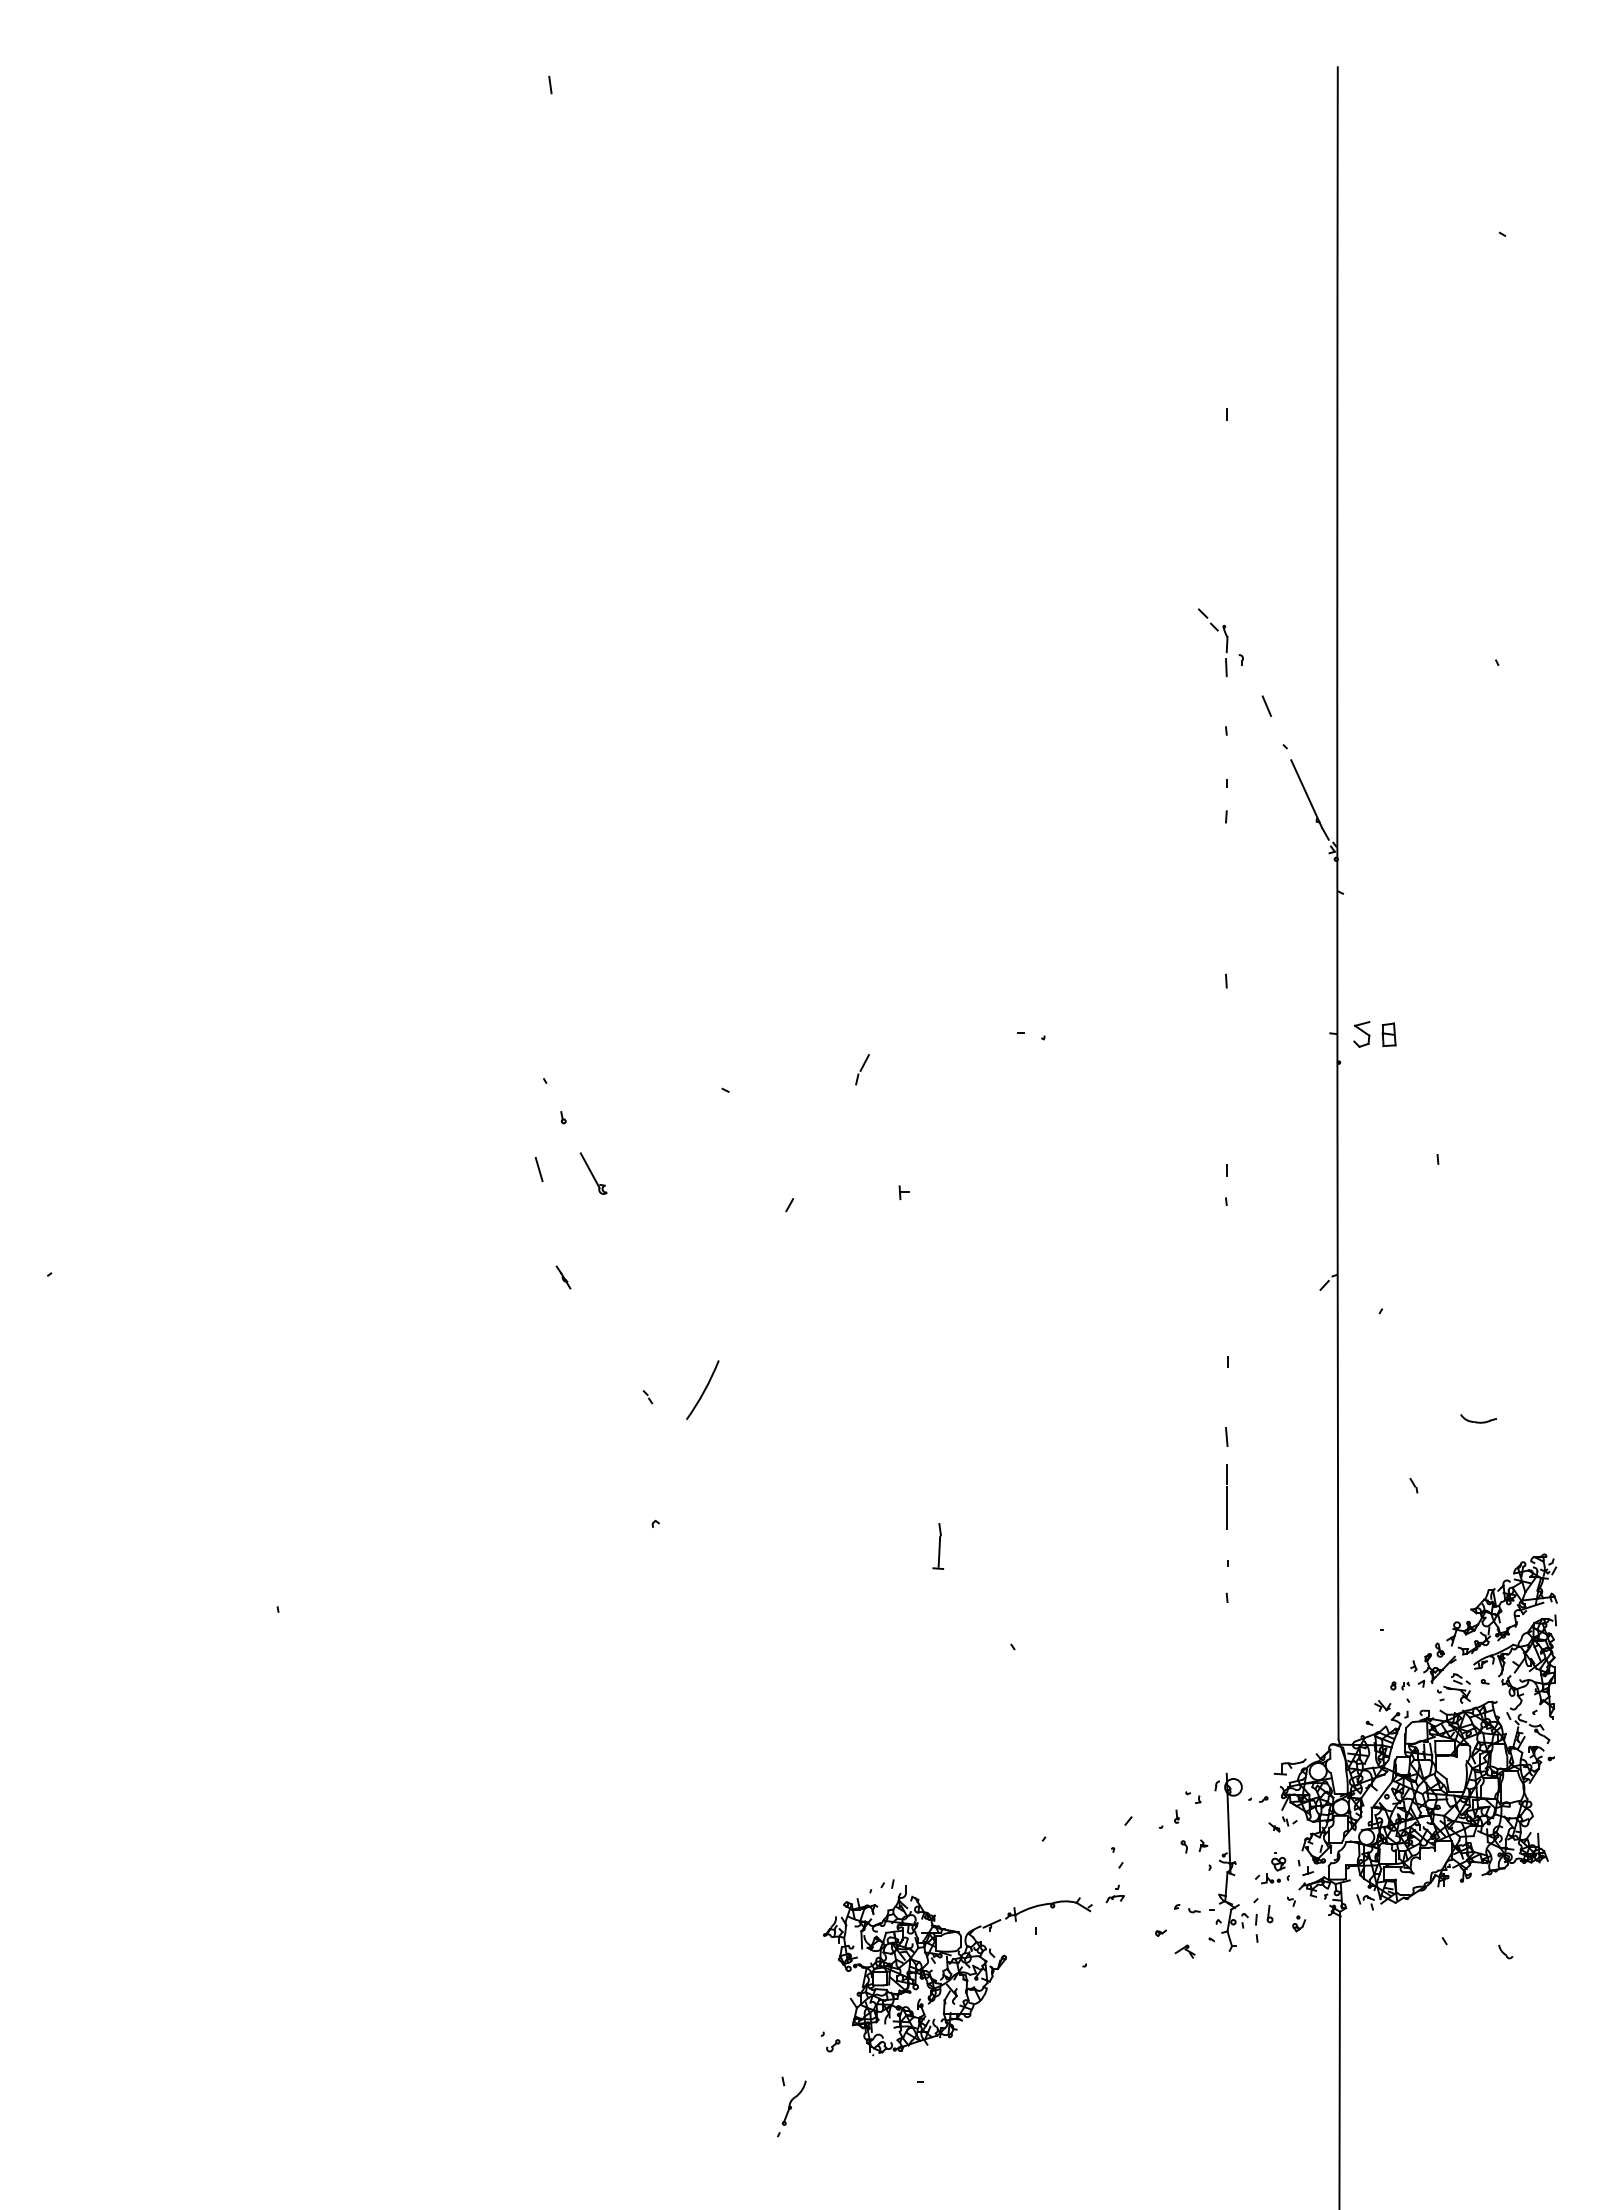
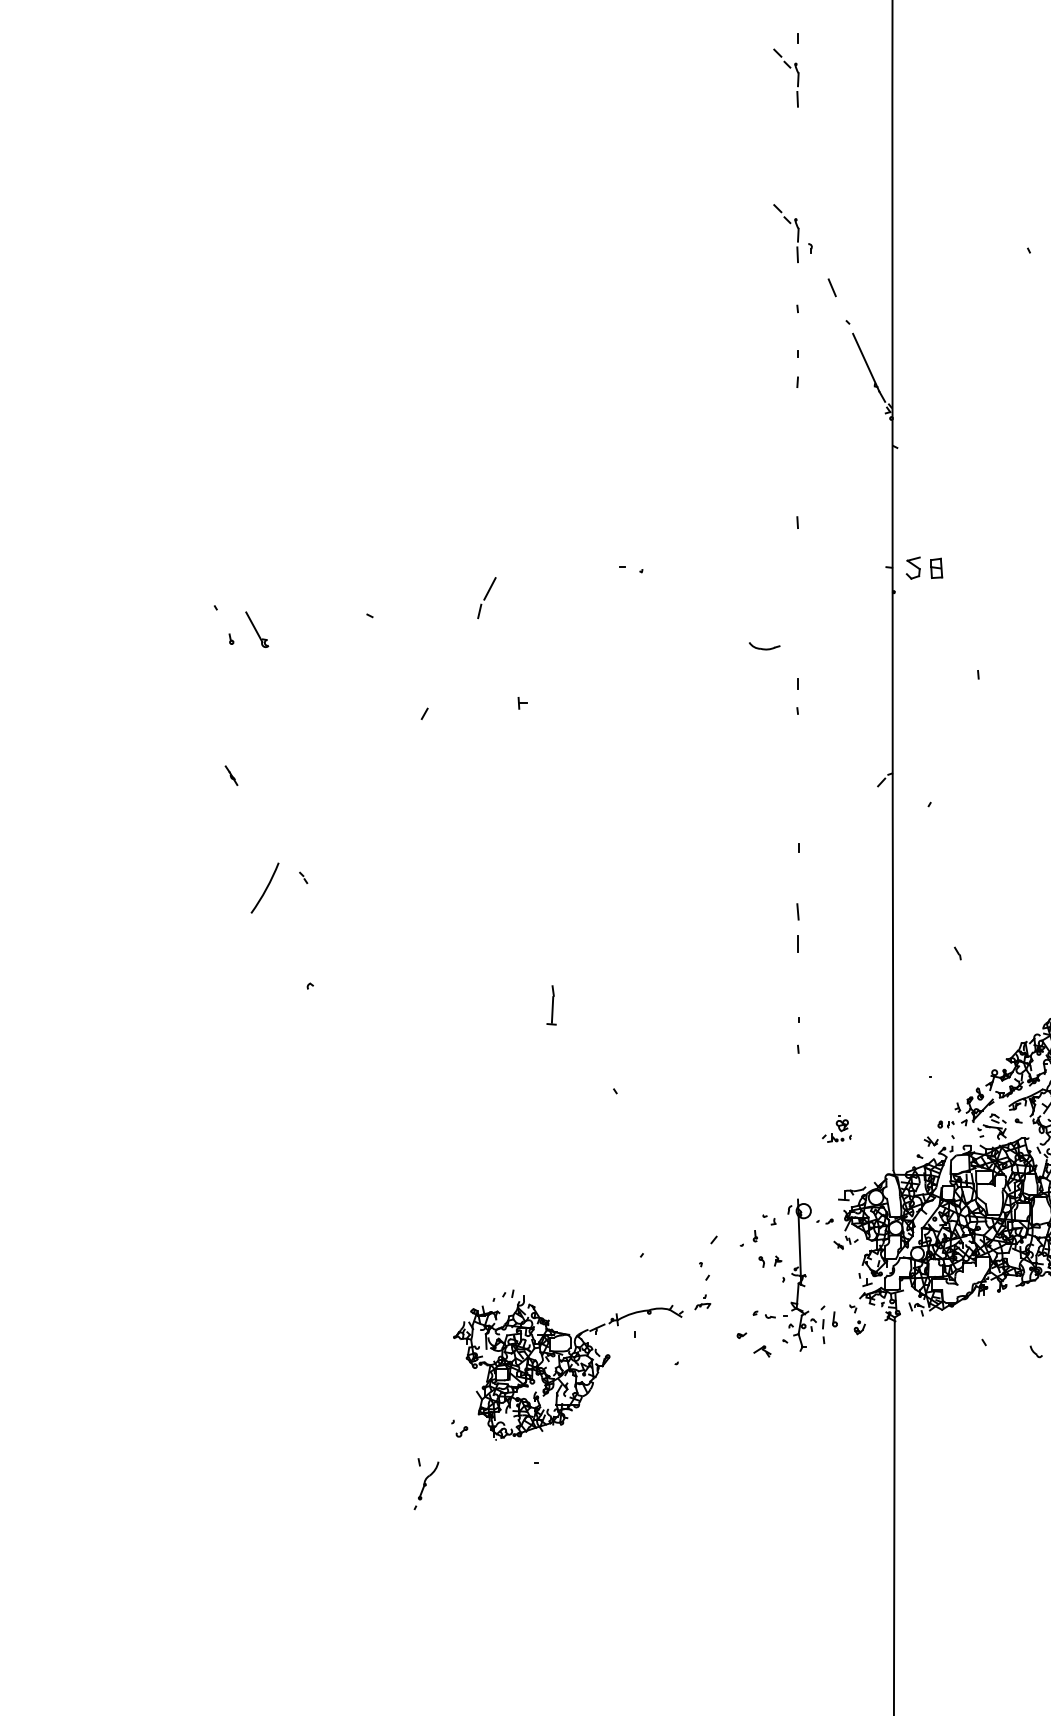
part: (1217, 449) -> (790, 68), added
part: (862, 1069) -> (486, 598), size x1.6
line: (538, 1169) -> (210, 683), removed
part: (593, 1173) -> (257, 629), moved
arc: (703, 1390) -> (265, 888), moved
part: (1478, 1418) -> (764, 645), moved
line: (1226, 1508) -> (797, 972), removed
part: (1272, 1868) -> (837, 1129), moved

